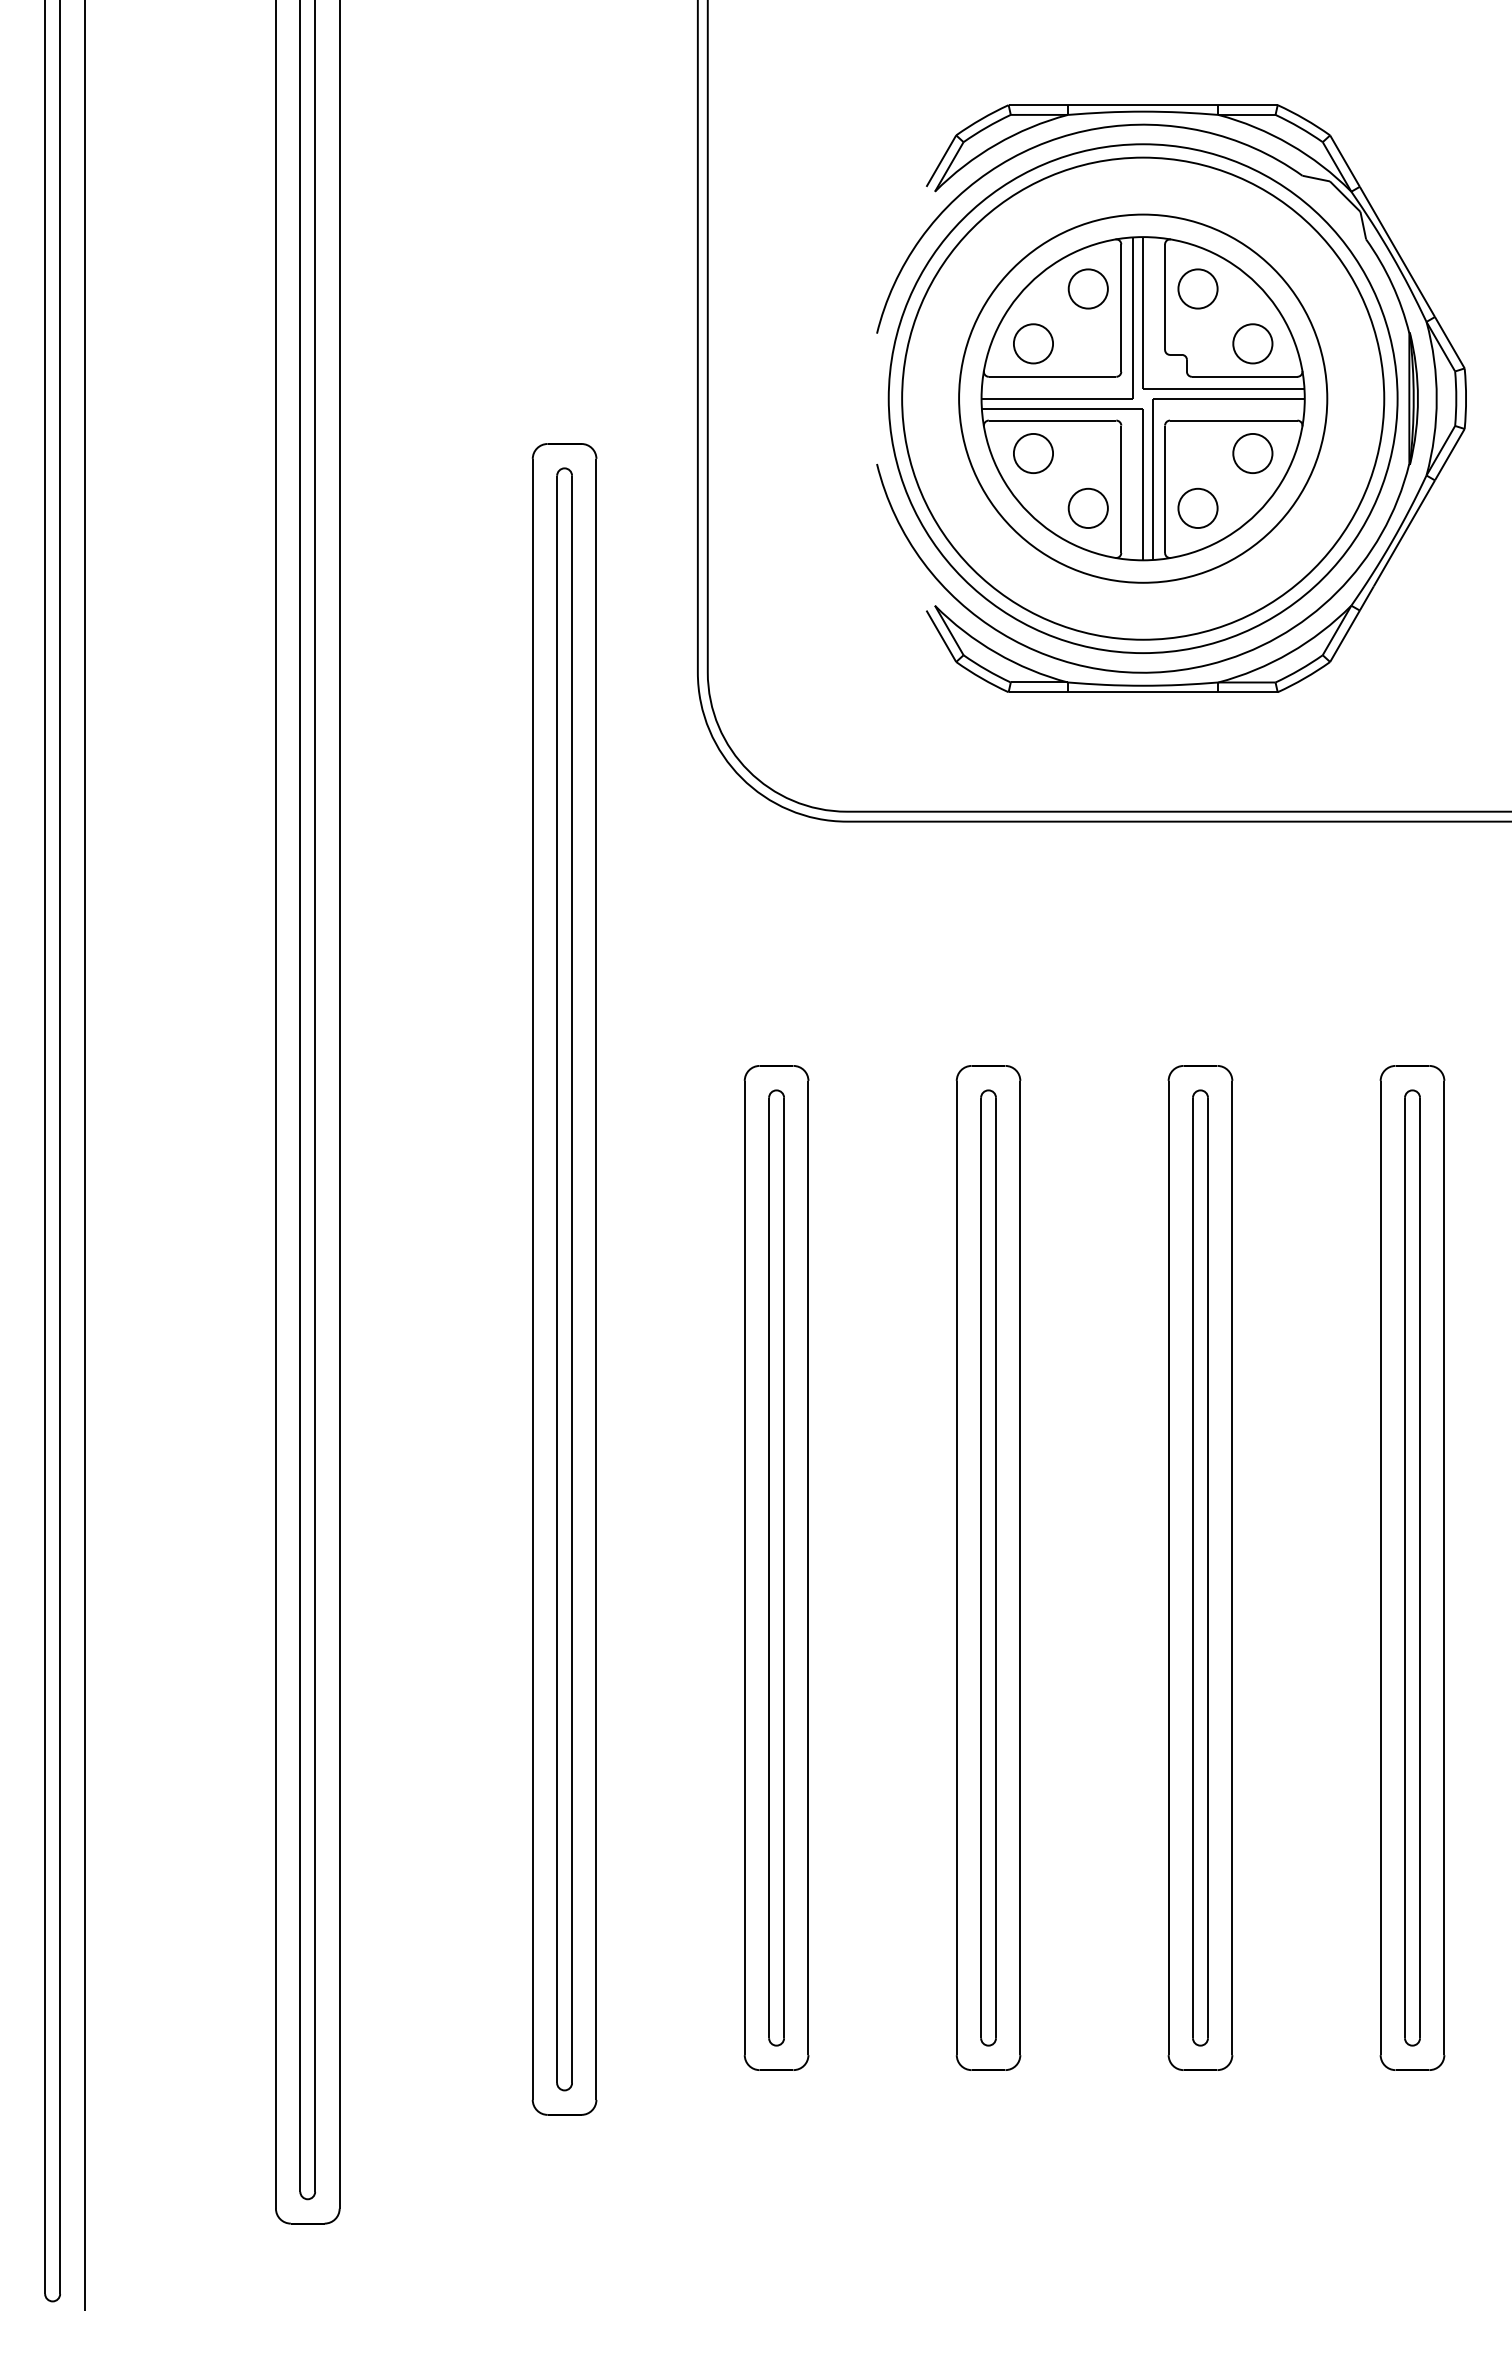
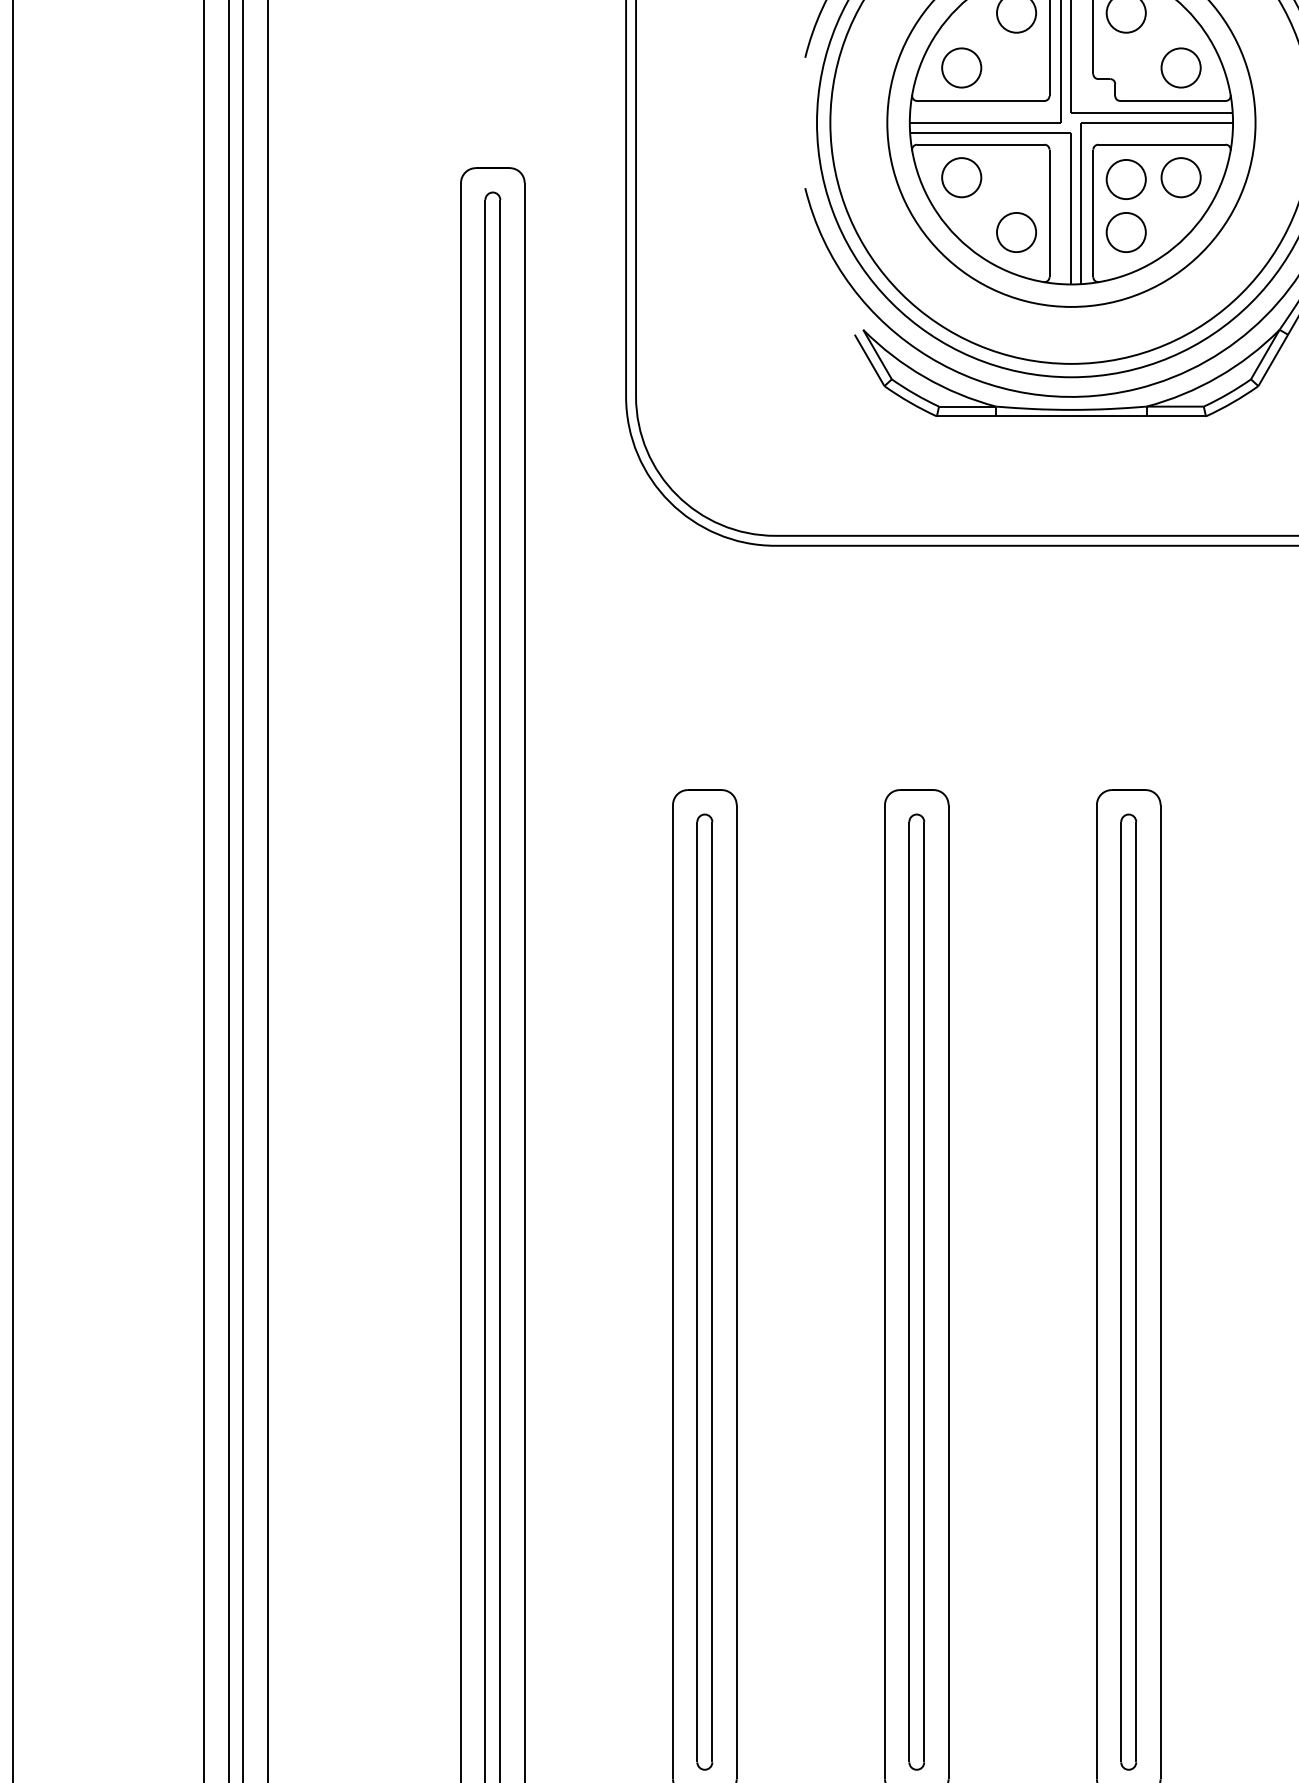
part: (1197, 454) -> (1125, 178), added

